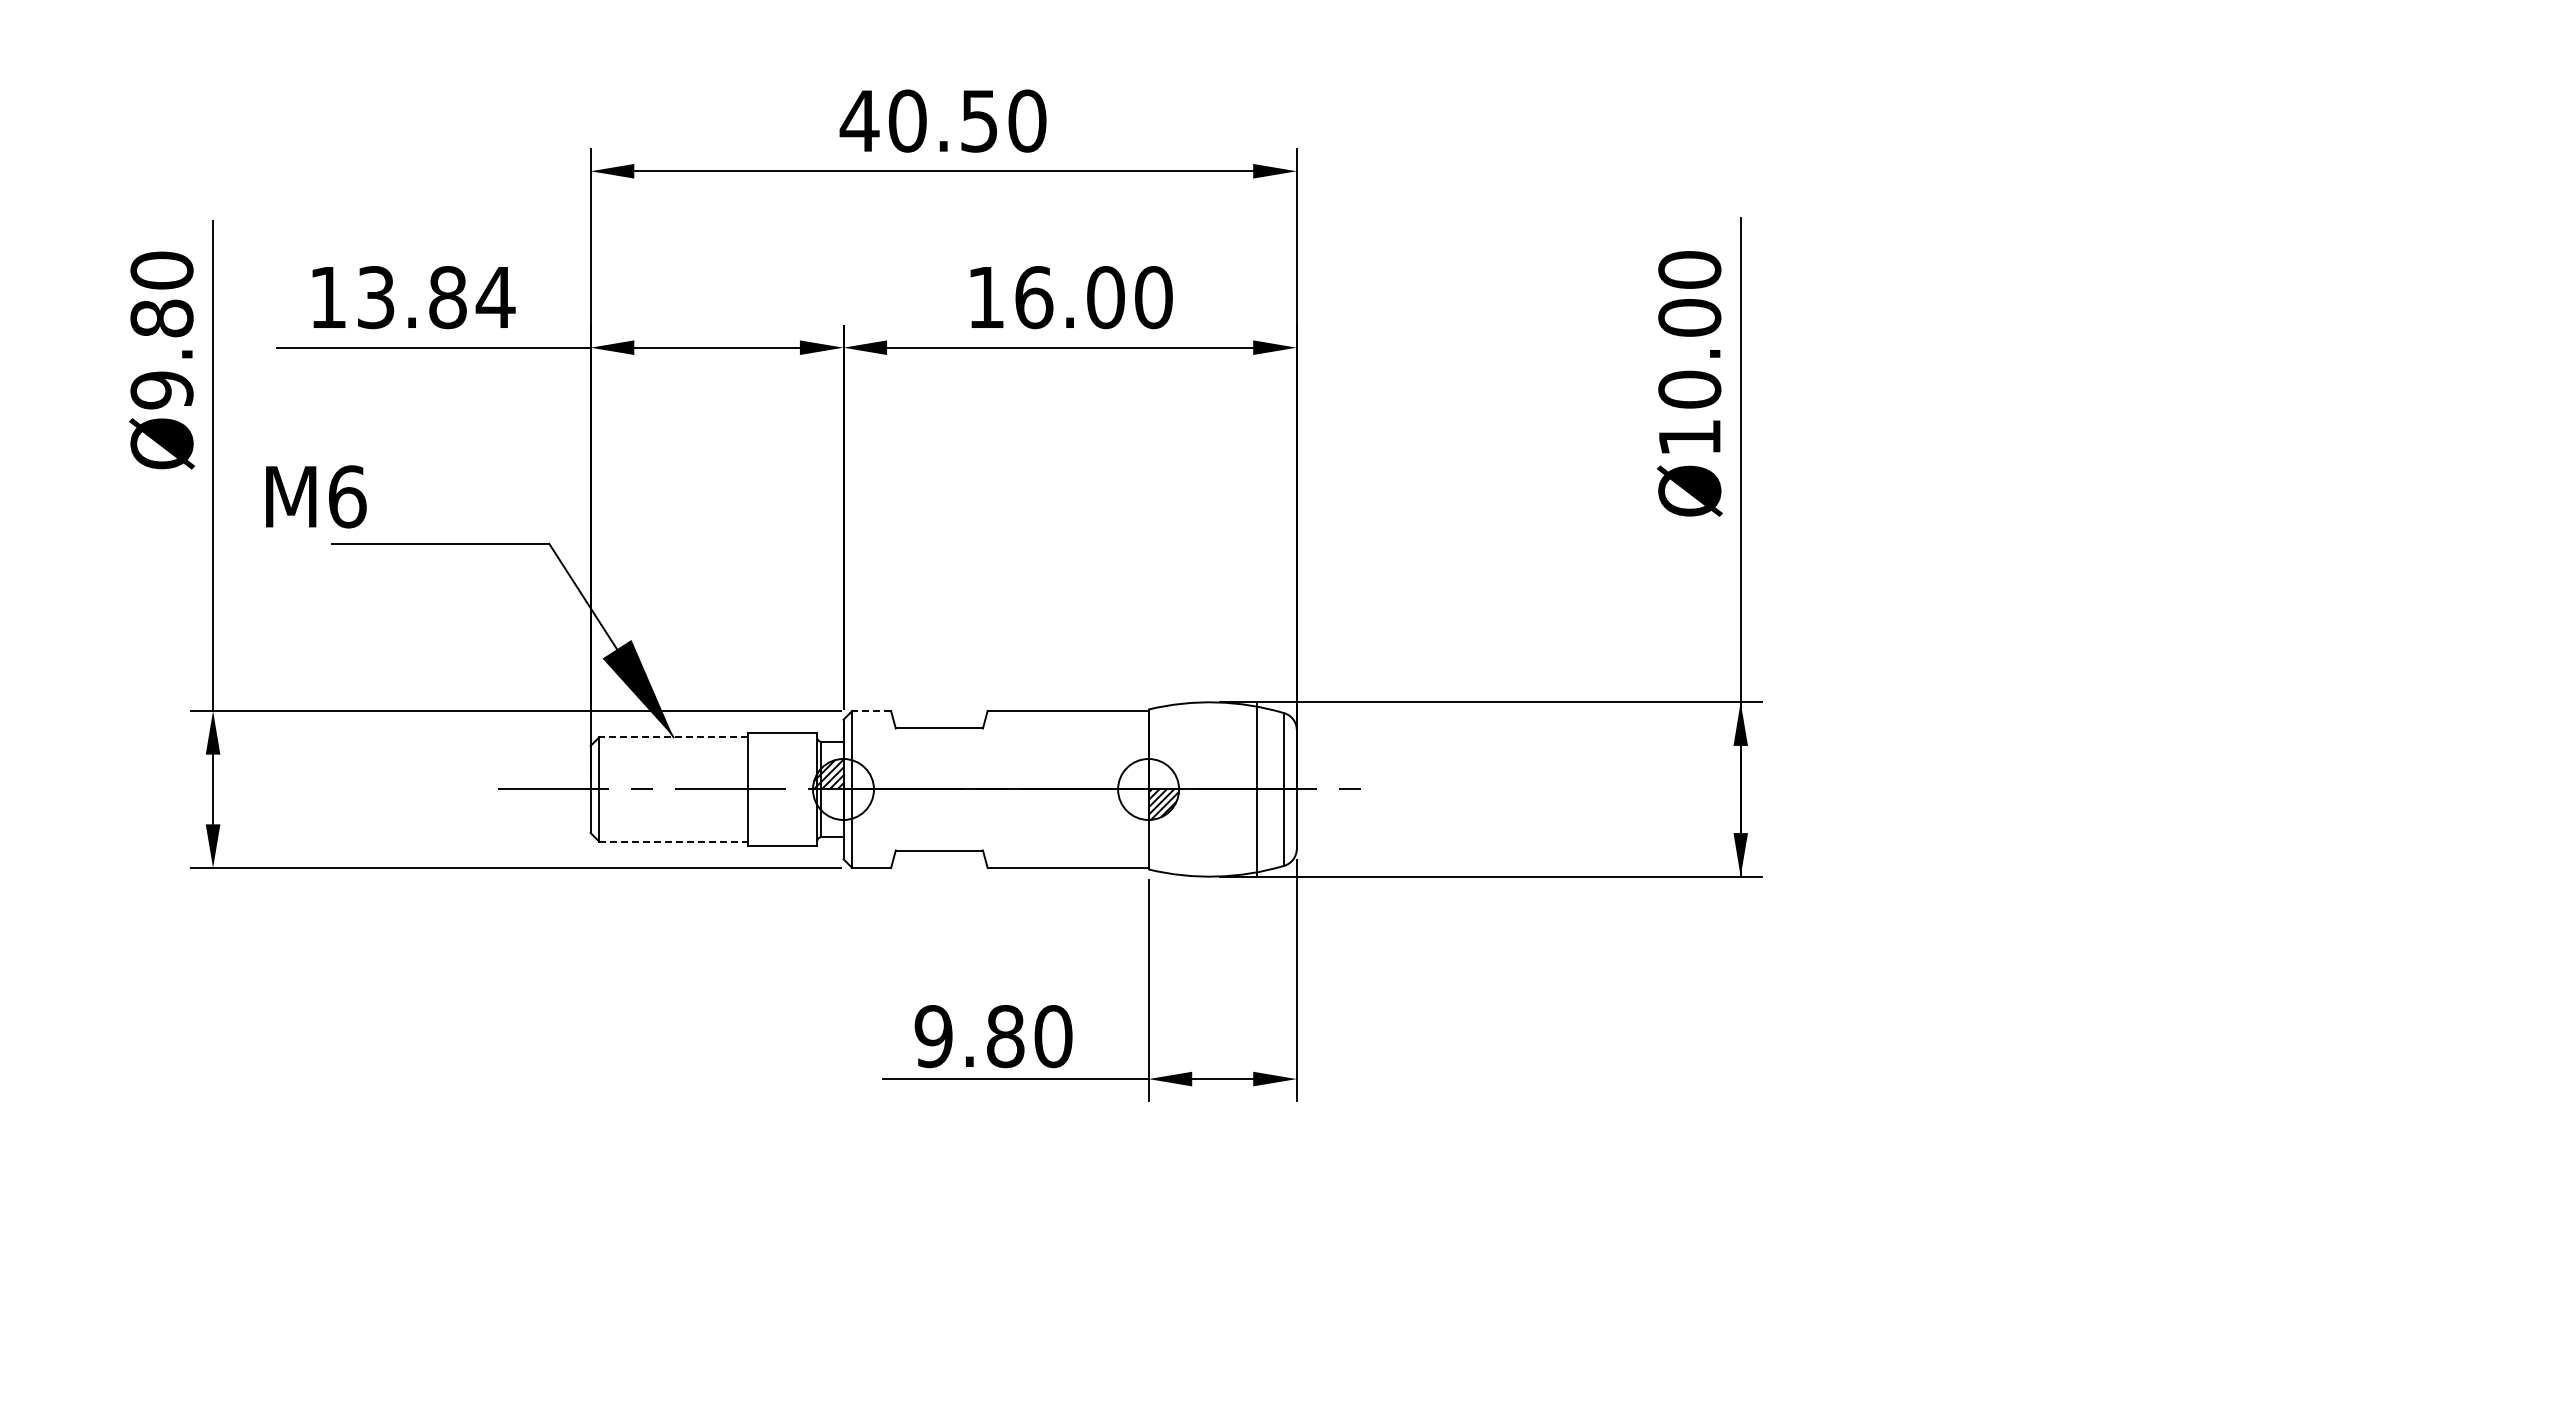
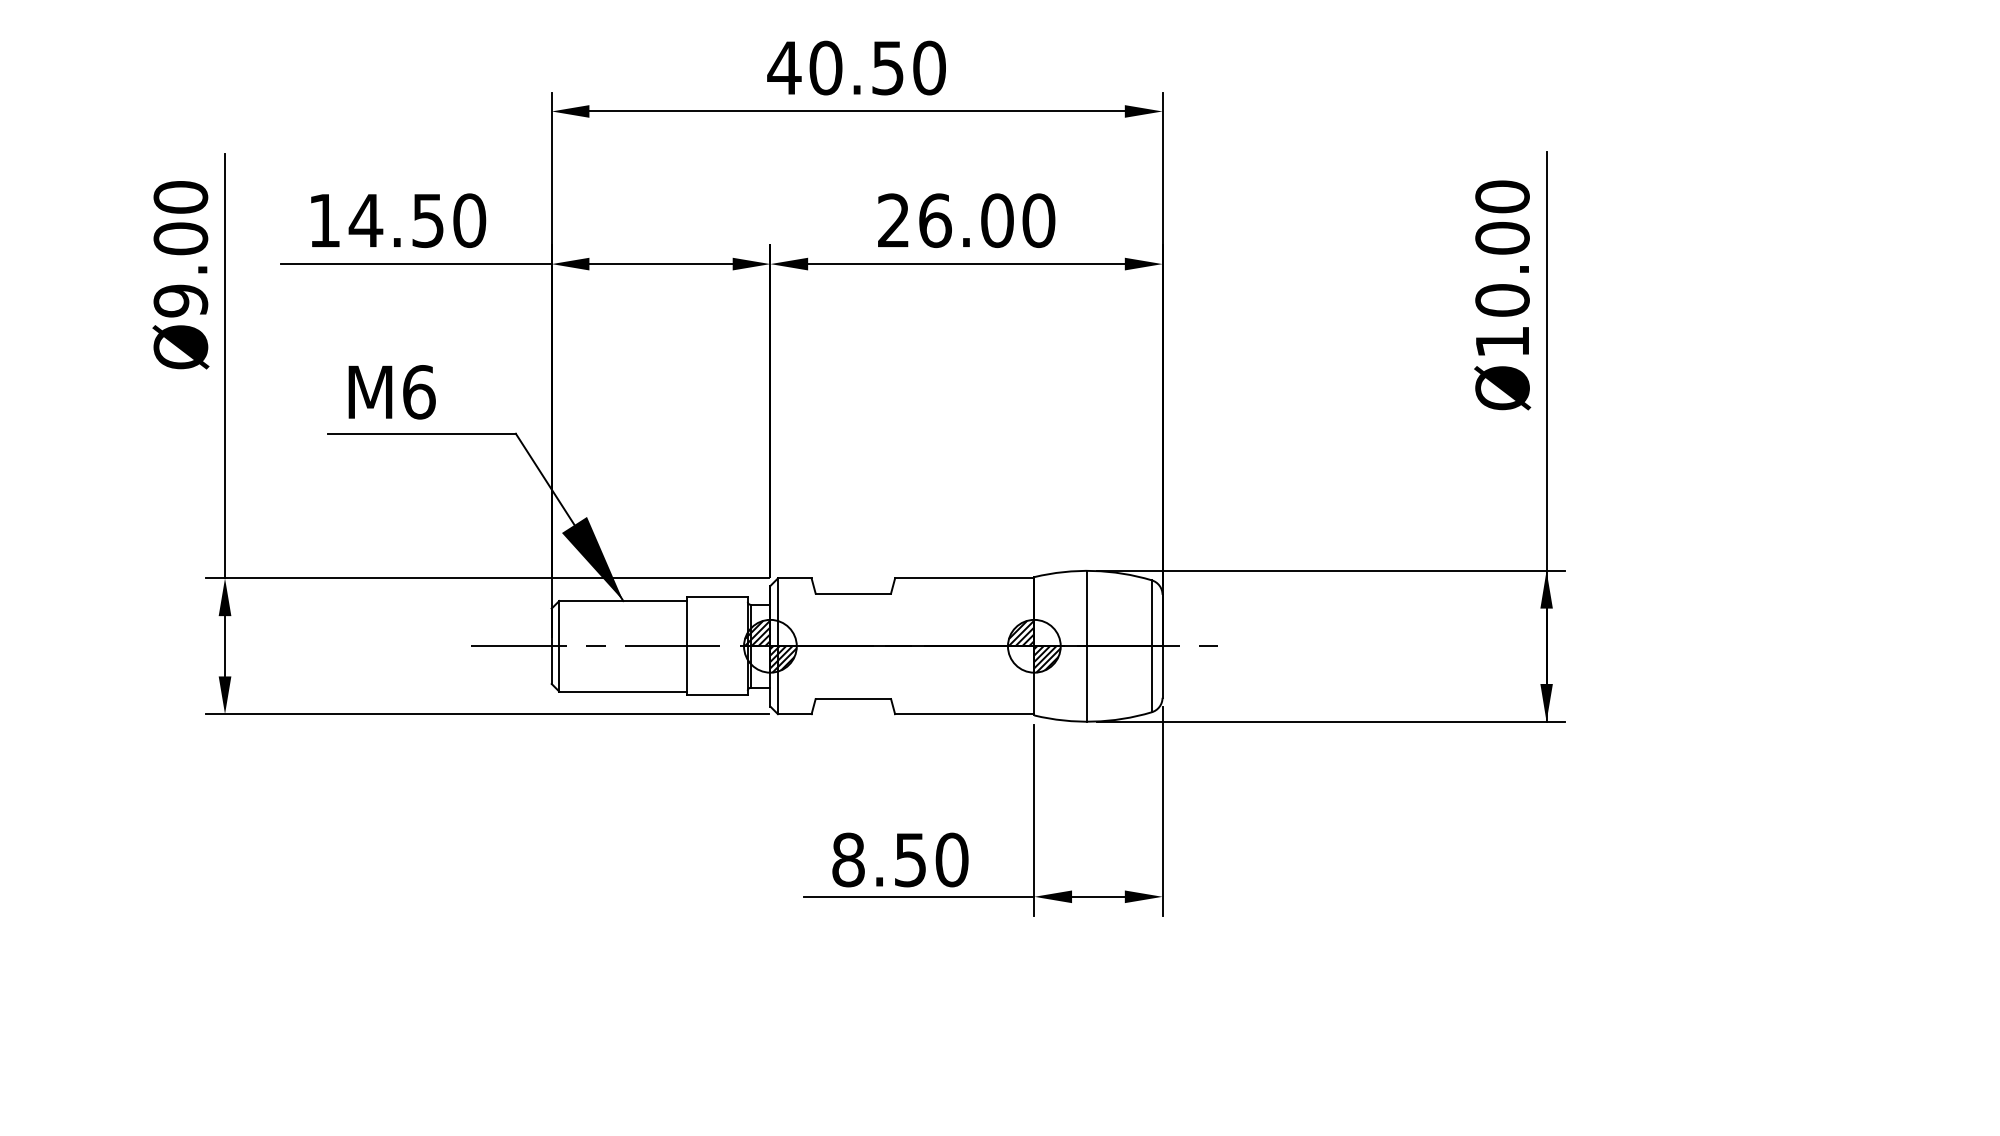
text: (985, 296) -> (893, 219), 16.00 -> 26.00
text: (435, 297) -> (417, 220), 13.84 -> 14.50
text: (161, 318) -> (180, 238), Ø9.80 -> Ø9.00
text: (316, 496) -> (392, 391), moved
line: (871, 711) -> (794, 578), dashed -> solid
line: (673, 737) -> (623, 601), dashed -> solid
hatch: (1133, 774) -> (1021, 633), added
line: (1256, 789) -> (1087, 646), moved
hatch: (858, 804) -> (783, 659), added
line: (674, 841) -> (624, 691), dashed -> solid
text: (969, 1036) -> (879, 859), 9.80 -> 8.50

